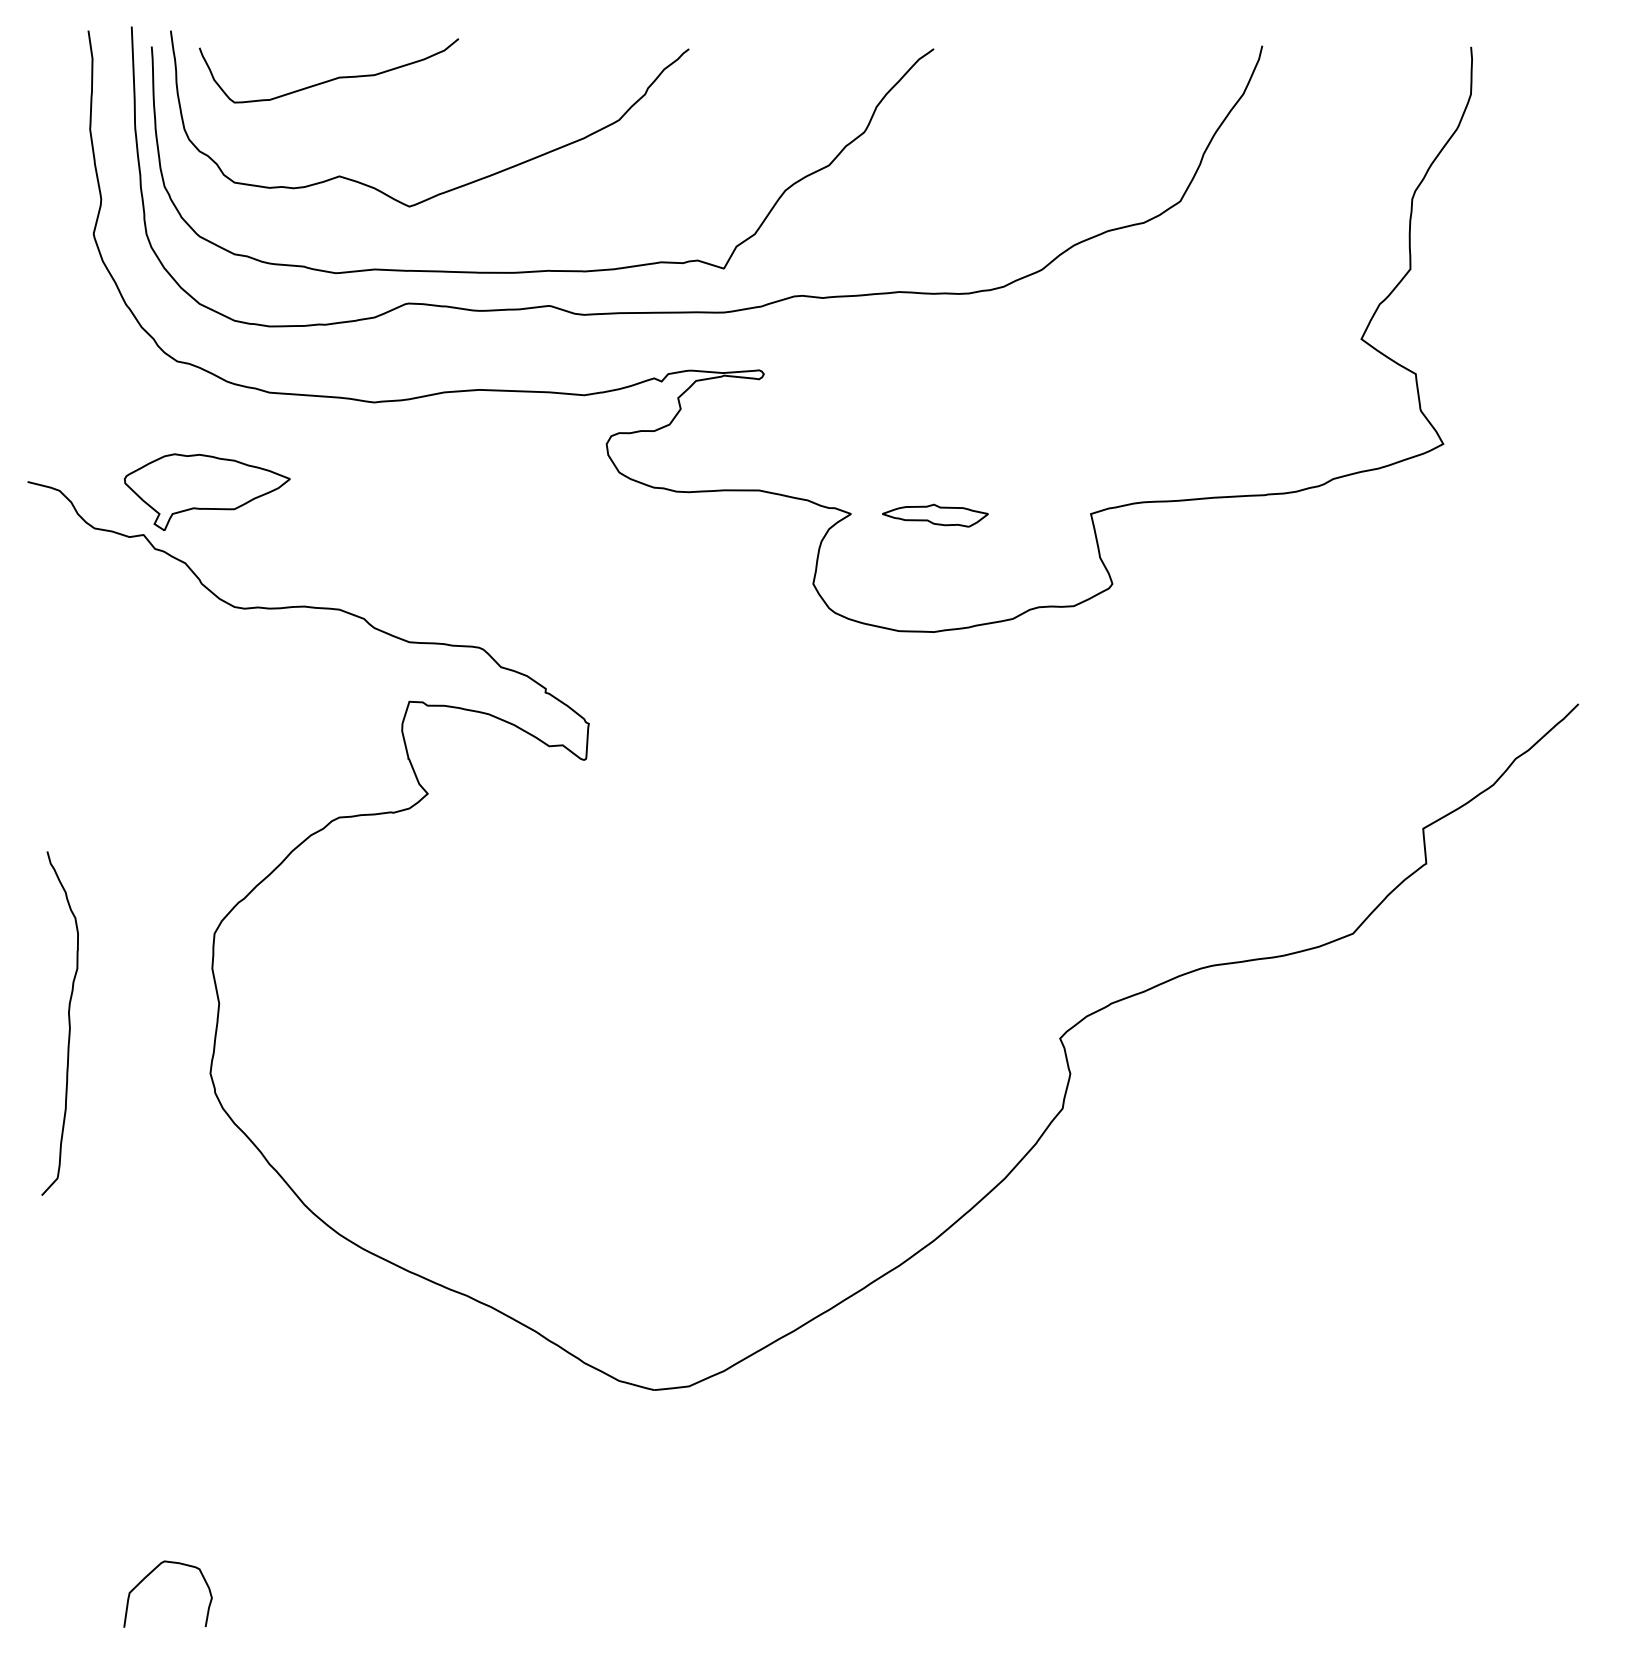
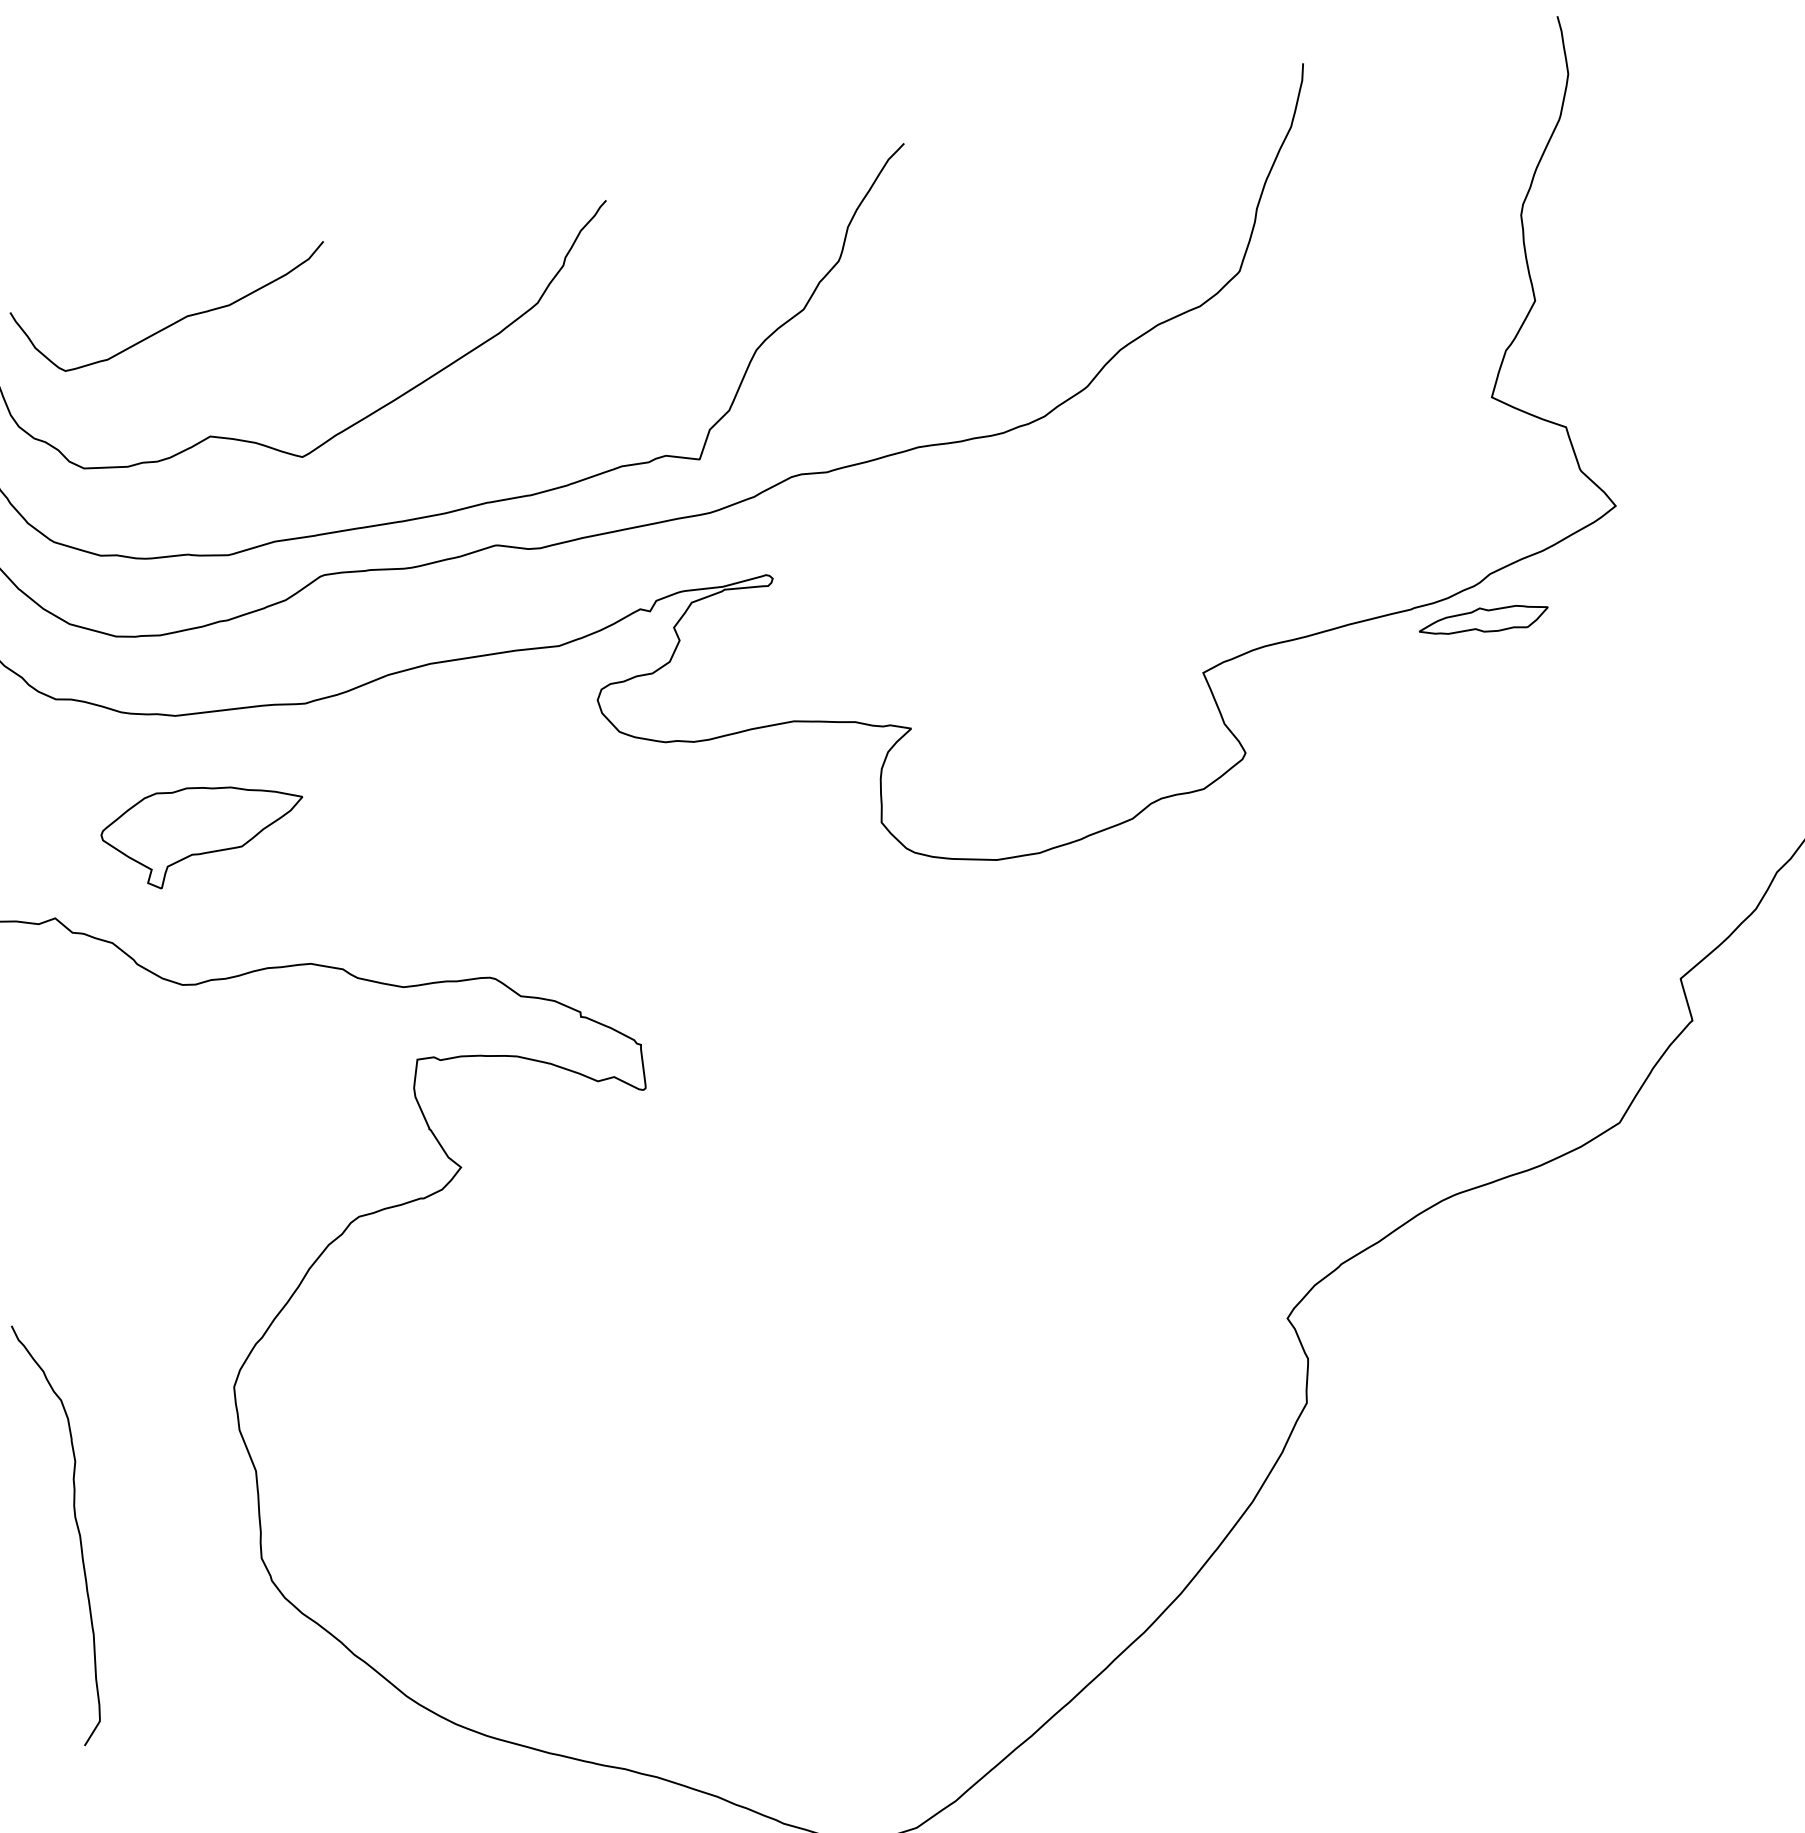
part: (207, 491) -> (204, 831), moved
part: (935, 515) -> (1484, 621), moved

